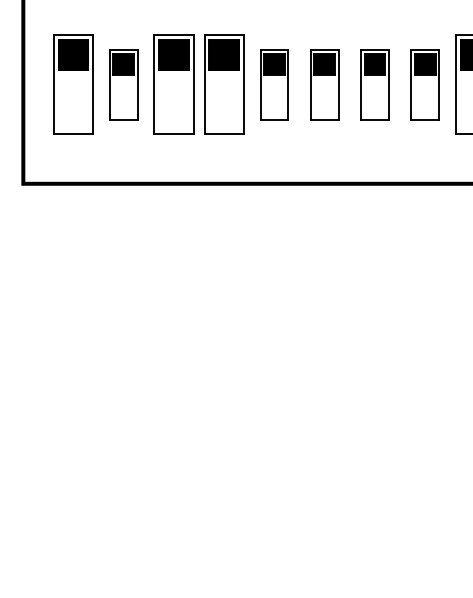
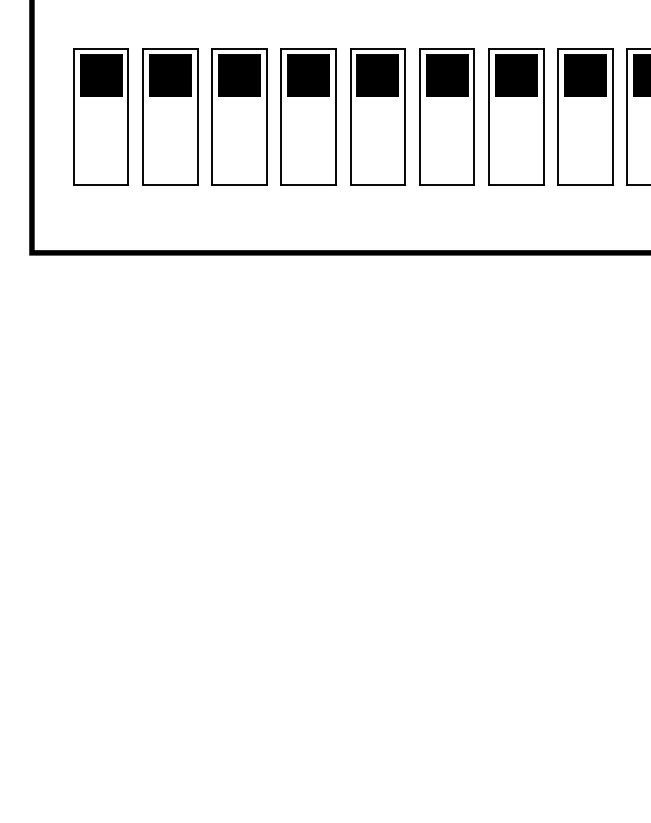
part: (123, 84) -> (170, 116), size x1.43
part: (274, 84) -> (377, 116), size x1.43
part: (324, 84) -> (446, 116), size x1.43
part: (375, 84) -> (516, 116), size x1.43
part: (425, 84) -> (585, 116), size x1.43

